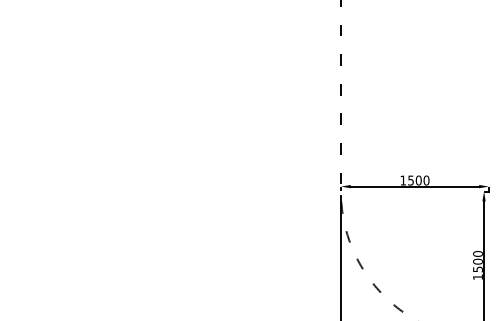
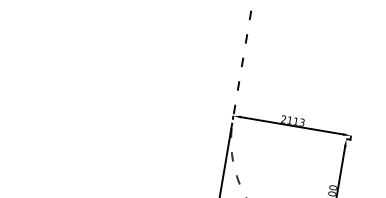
text: (414, 180) -> (292, 120), 1500 -> 2113

